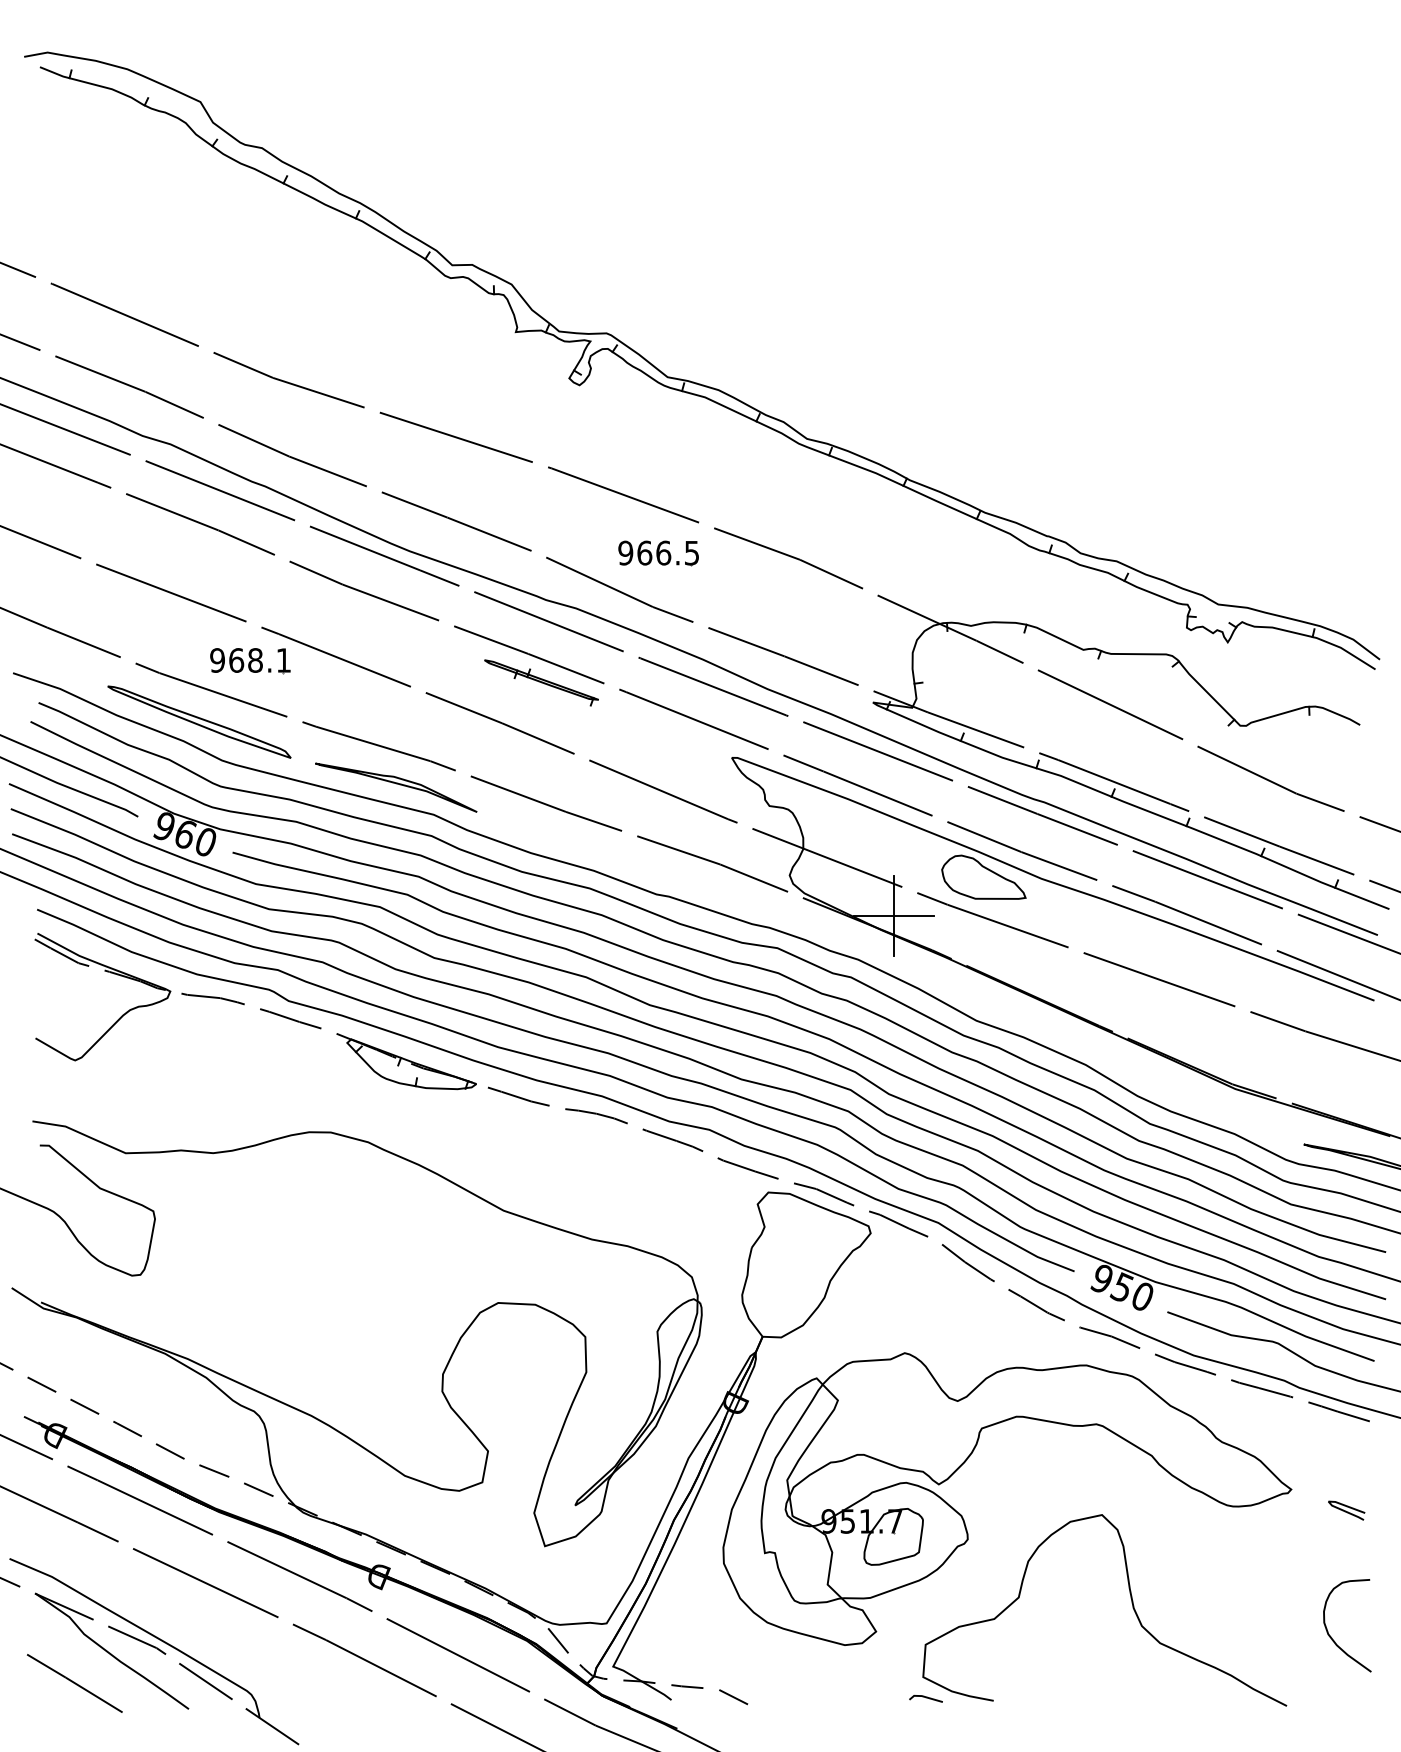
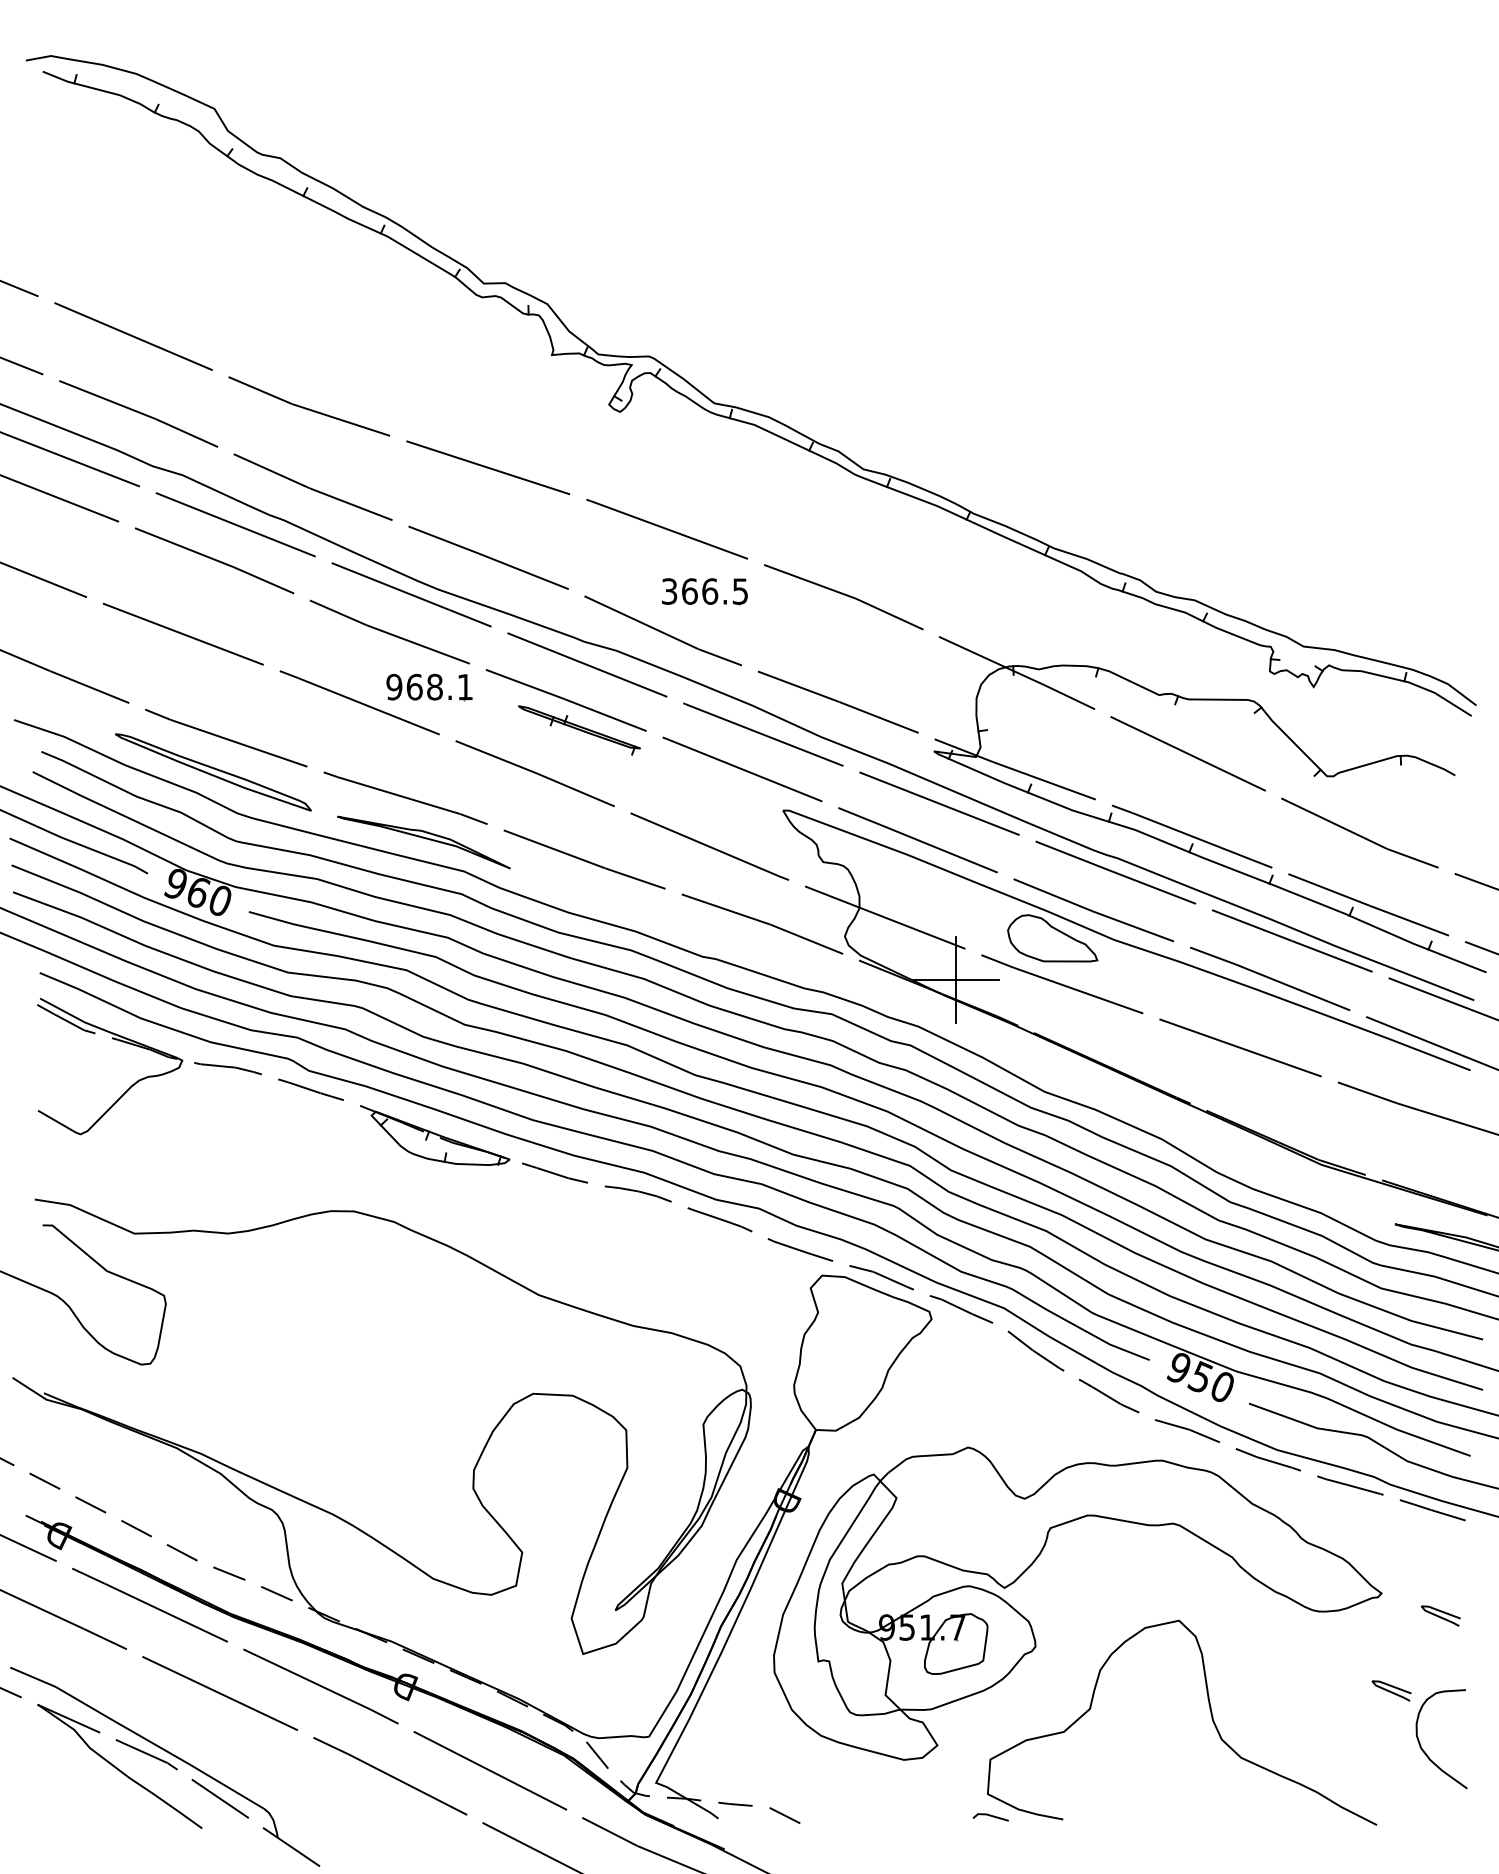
text: (625, 552) -> (669, 590), 966.5 -> 366.5
part: (250, 661) -> (429, 688), moved
curve: (1300, 1580) -> (1391, 1690), added
line: (74, 1683) -> (79, 1800), removed

